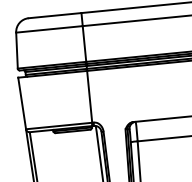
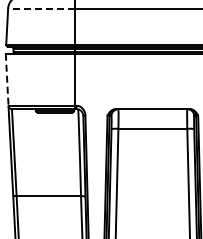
line: (49, 29) -> (41, 8), solid -> dashed
line: (22, 104) -> (7, 80), solid -> dashed

